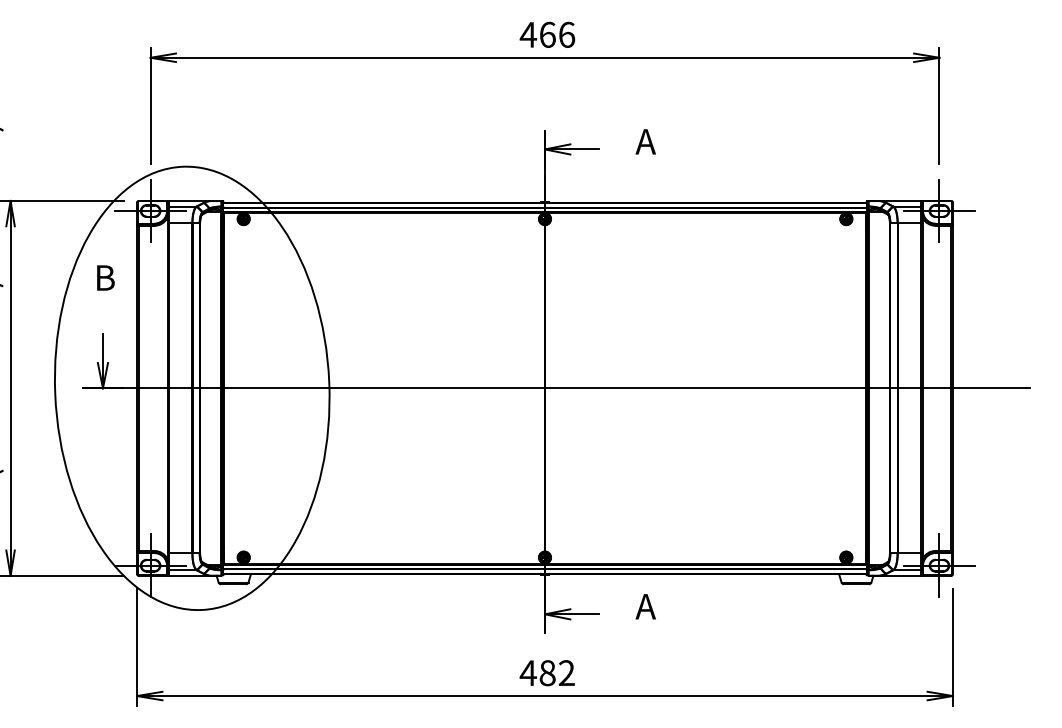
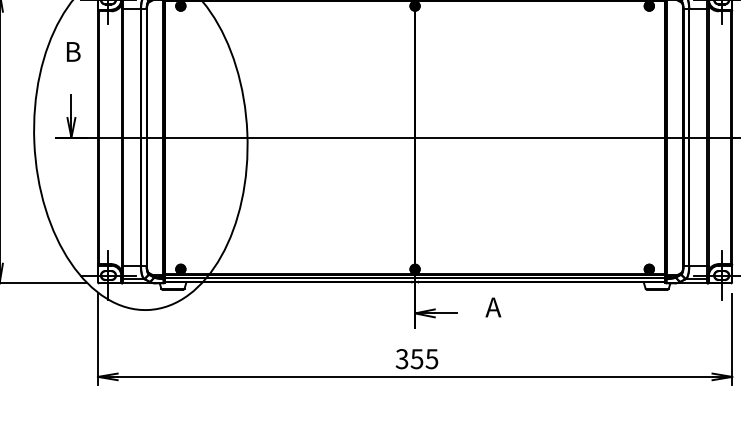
text: (546, 673) -> (416, 359), 482 -> 355

